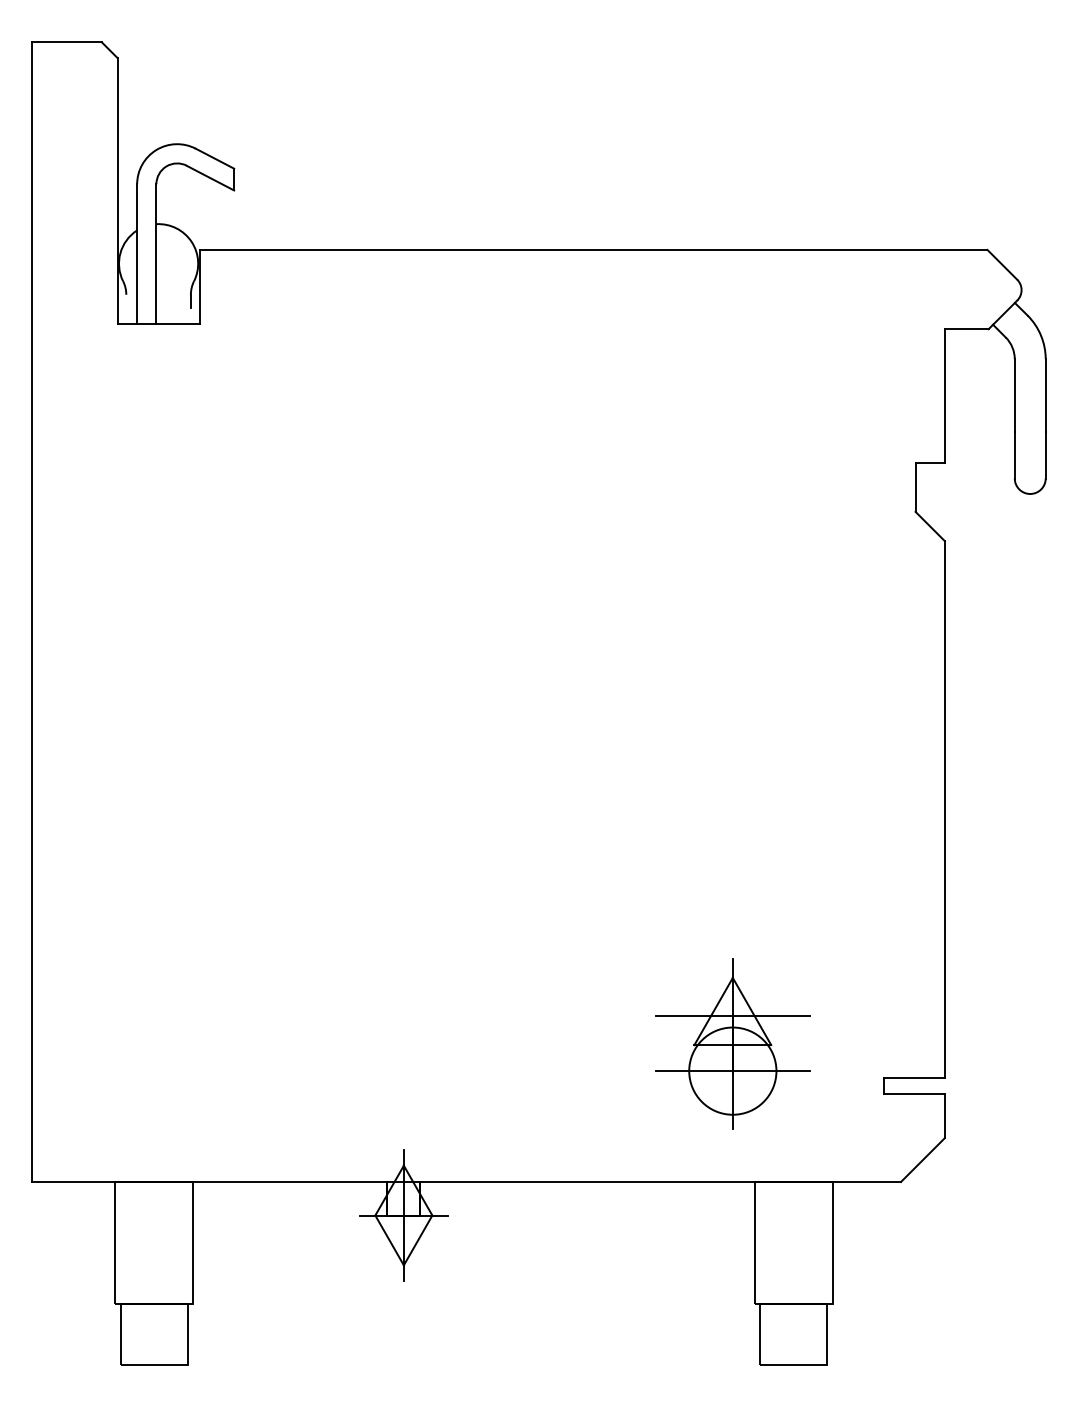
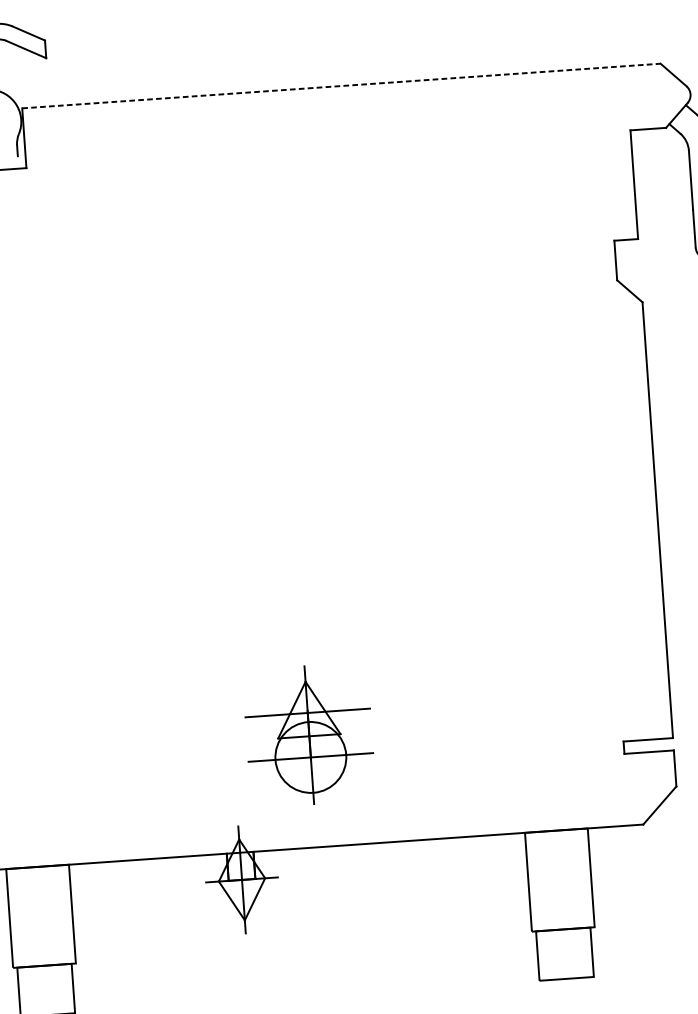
line: (593, 249) -> (341, 85), solid -> dashed
part: (732, 1043) -> (309, 735), moved

